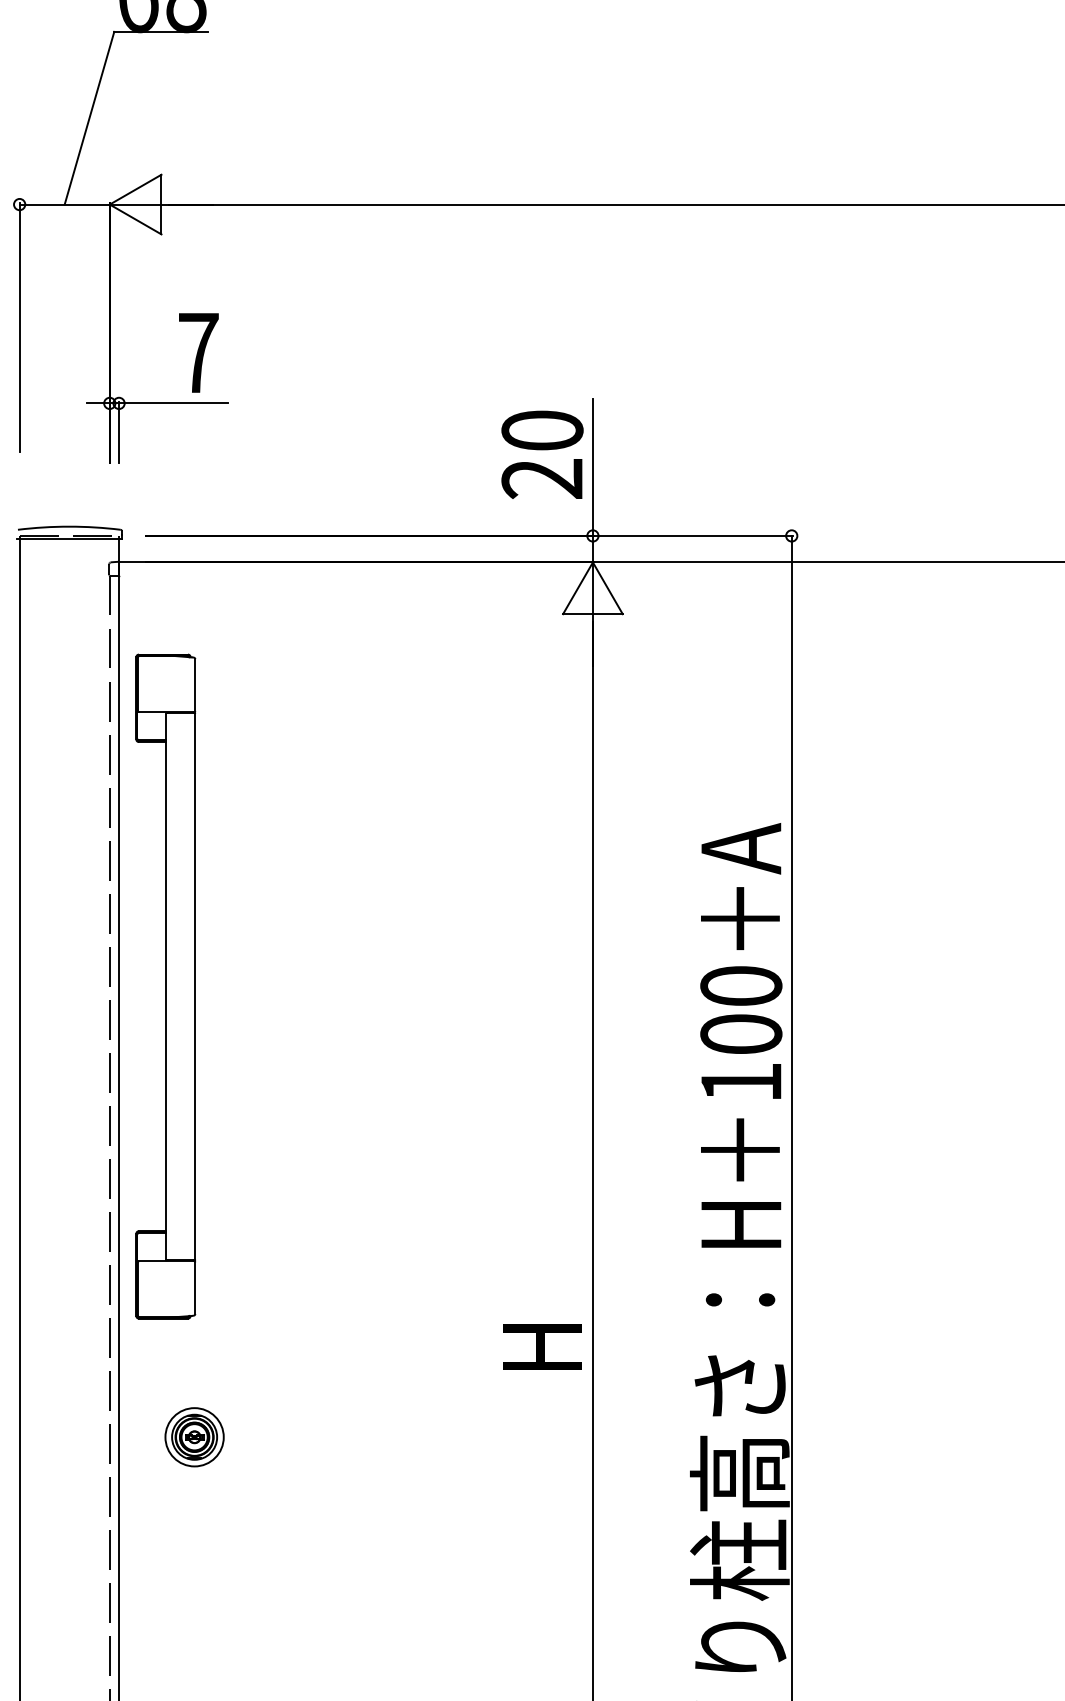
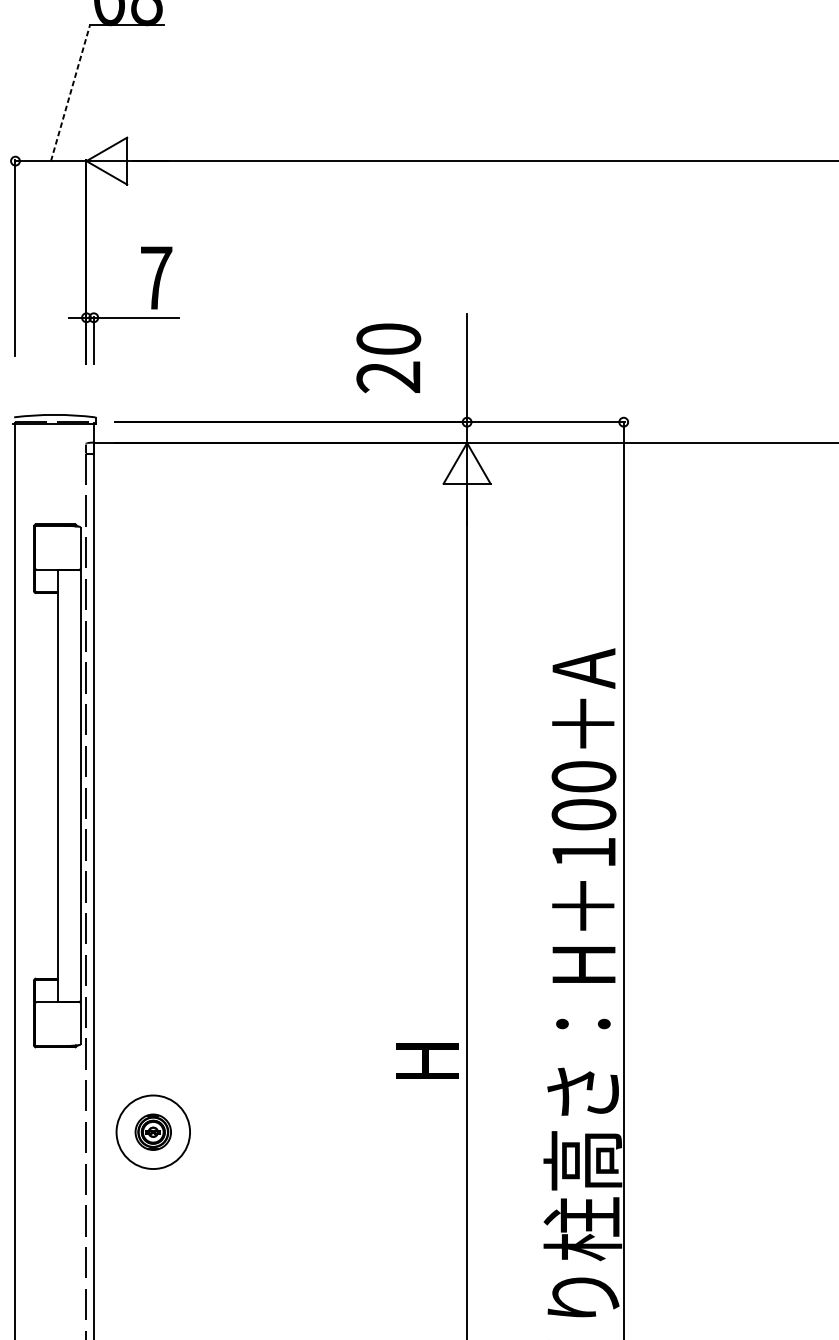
line: (89, 118) -> (70, 93), solid -> dashed
text: (542, 454) -> (388, 358), moved
part: (165, 986) -> (57, 785), moved
circle: (194, 1437) -> (153, 1132), size x1.6

